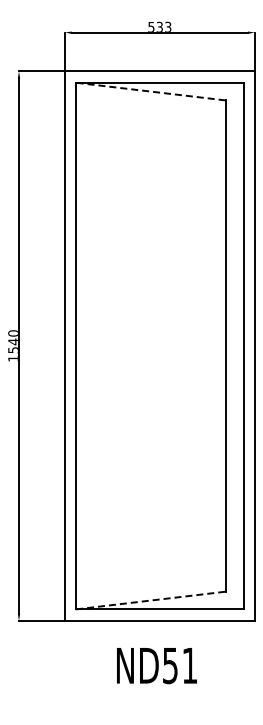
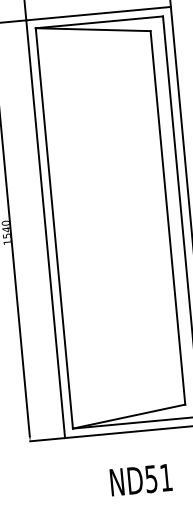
line: (150, 91) -> (92, 29), dashed -> solid
line: (151, 600) -> (129, 416), dashed -> solid
text: (156, 666) -> (140, 480), moved

